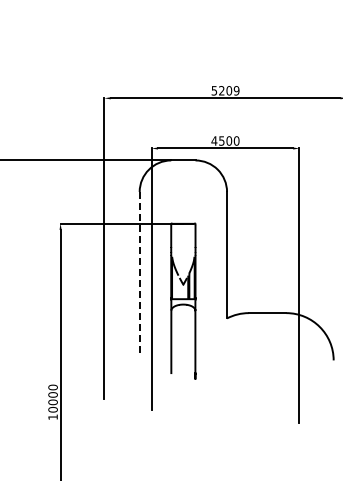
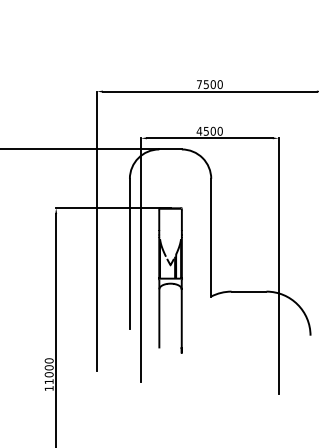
text: (225, 90) -> (209, 84), 5209 -> 7500
line: (139, 272) -> (129, 253), dashed -> solid
text: (52, 409) -> (48, 381), 10000 -> 11000

